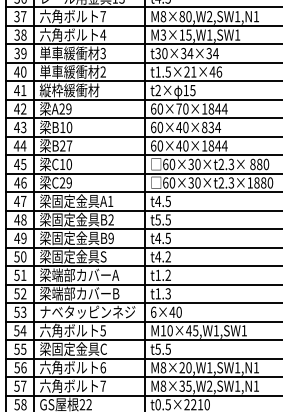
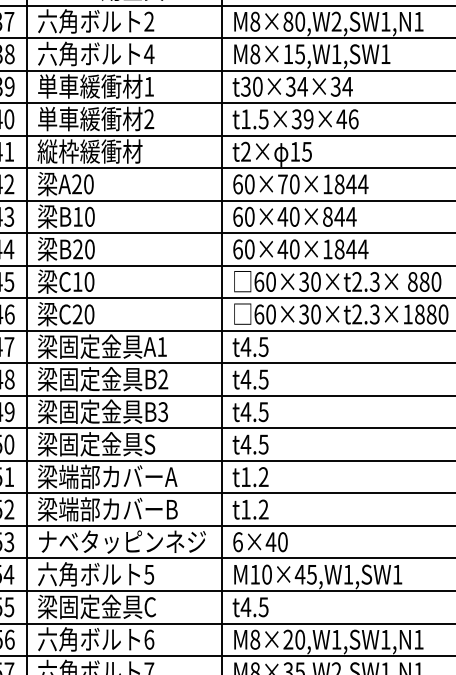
text: (102, 16) -> (147, 21), 7 -> 2
text: (163, 34) -> (255, 53), M3×15,W1,SW1 -> M8×15,W1,SW1
text: (102, 53) -> (147, 86), 3 -> 1
text: (190, 71) -> (302, 118), t1.5×21×46 -> t1.5×39×46
text: (68, 108) -> (88, 183), A29 -> A20
text: (211, 127) -> (339, 216), 60×40×834 -> 60×40×844
text: (69, 145) -> (89, 248), B27 -> B20
text: (68, 182) -> (88, 313), C29 -> C20
text: (158, 219) -> (246, 378), t5.5 -> t4.5
text: (110, 238) -> (162, 412), B9 -> B3
text: (167, 256) -> (262, 443), t4.2 -> t4.5
text: (167, 293) -> (262, 509), t1.3 -> t1.2
text: (158, 348) -> (246, 605), t5.5 -> t4.5

